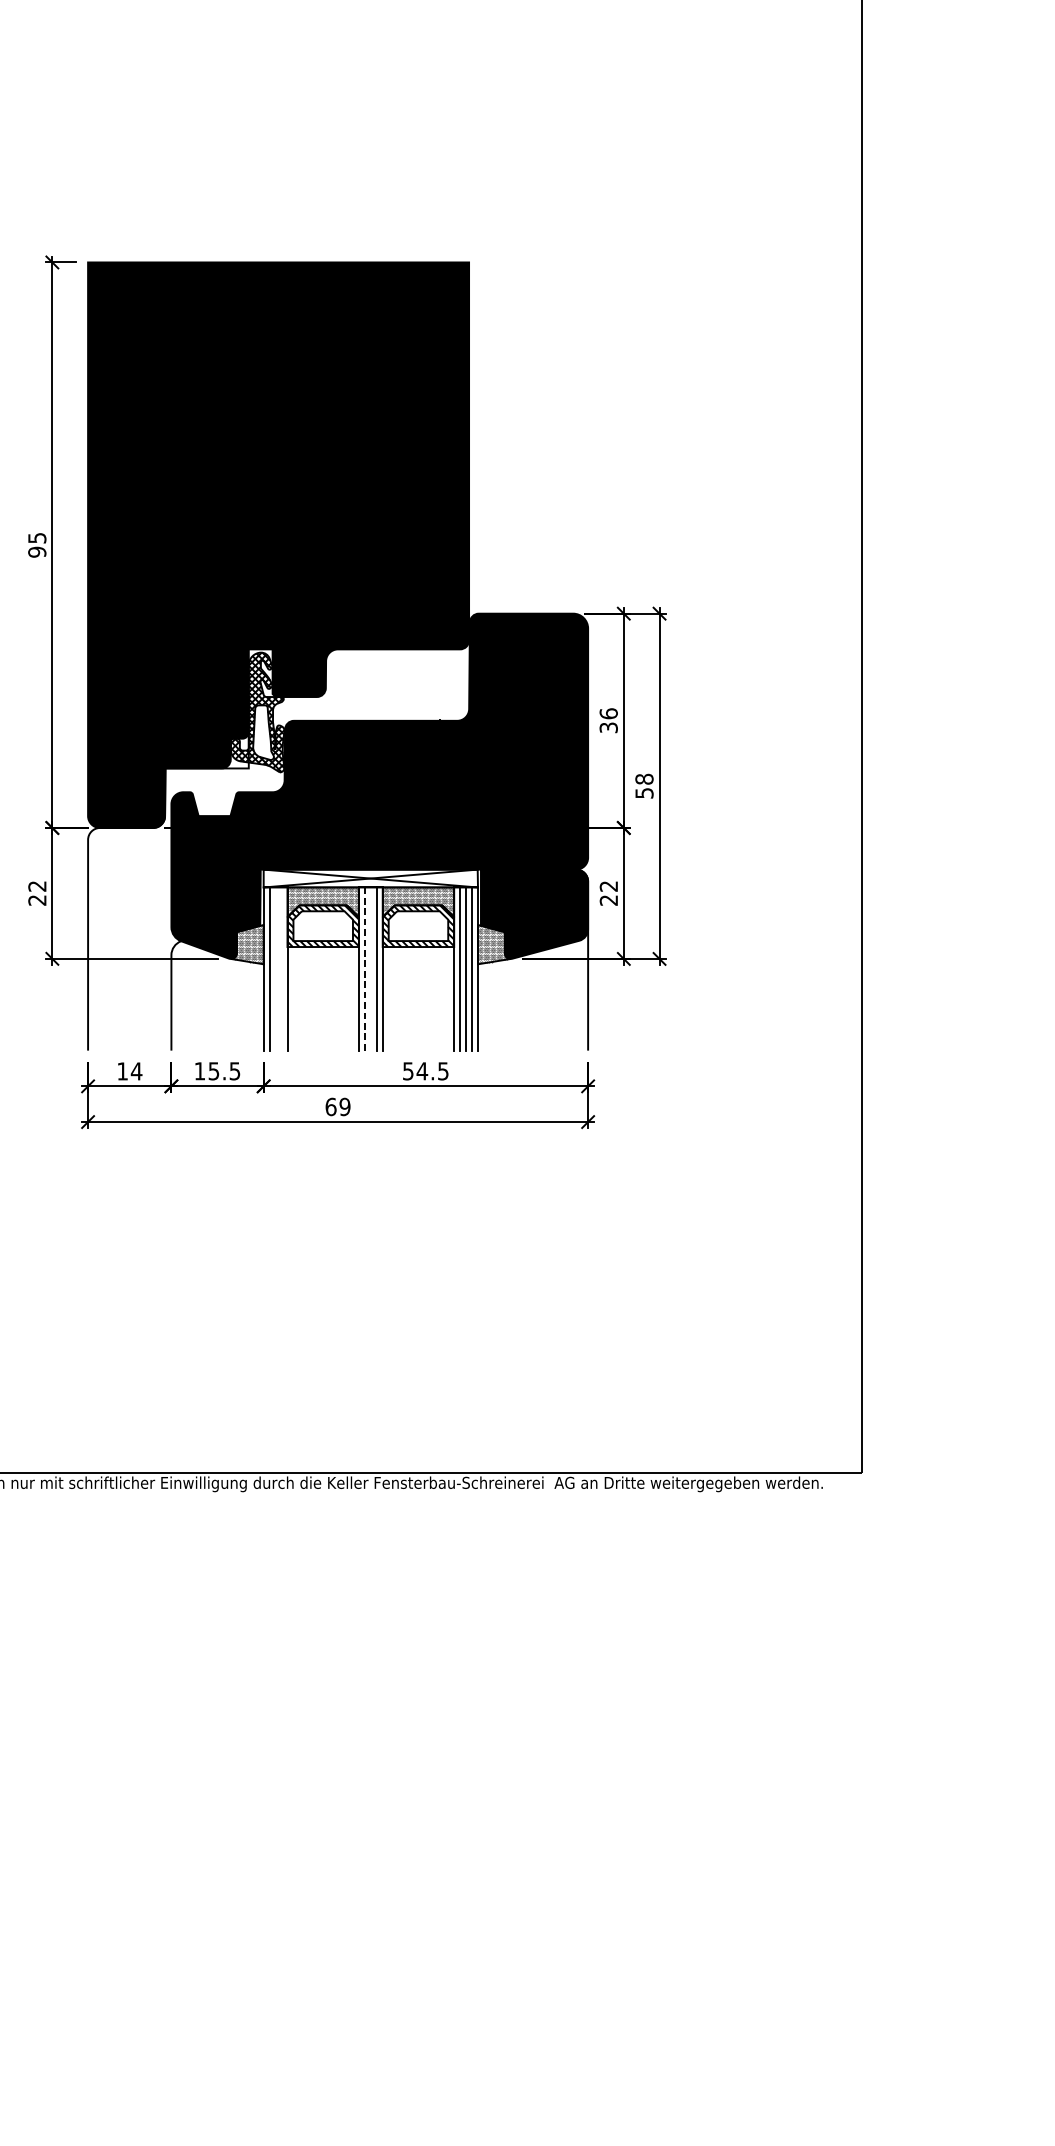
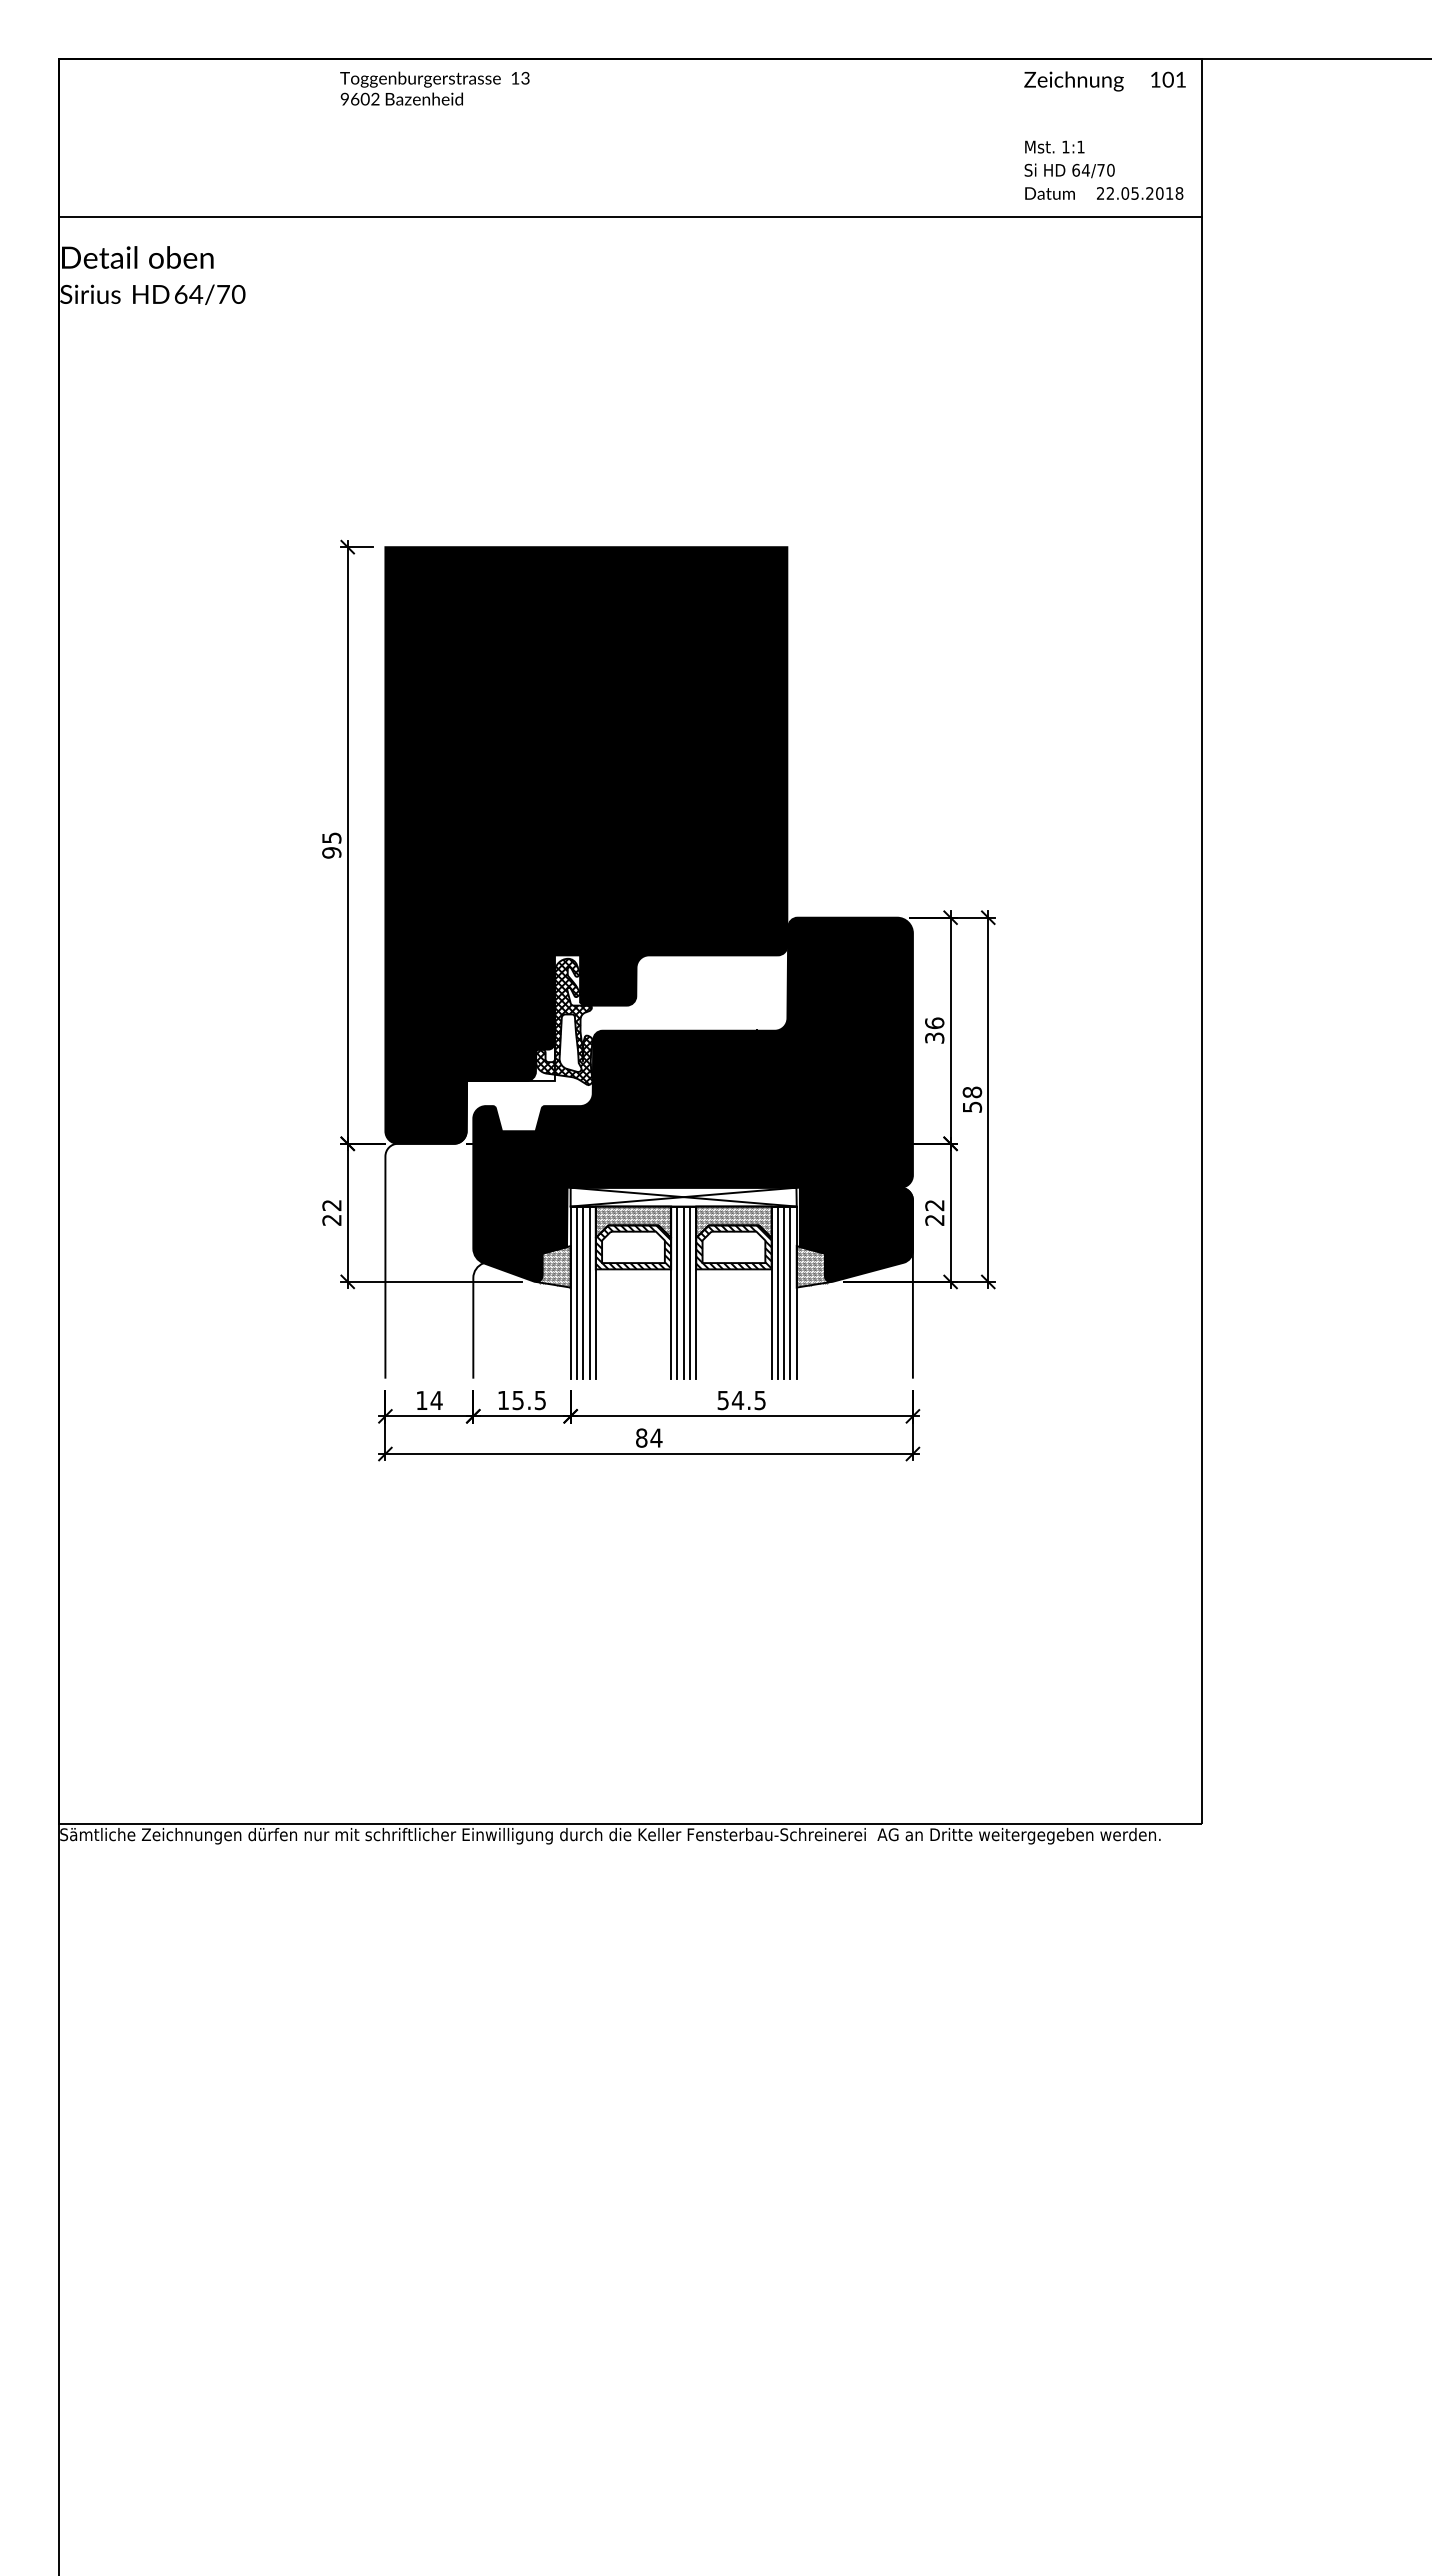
line: (275, 968) -> (583, 1292), added
line: (281, 968) -> (589, 1292), added
line: (370, 968) -> (683, 1292), added
line: (364, 969) -> (677, 1293), dashed -> solid
text: (338, 1106) -> (649, 1437), 69 -> 84

